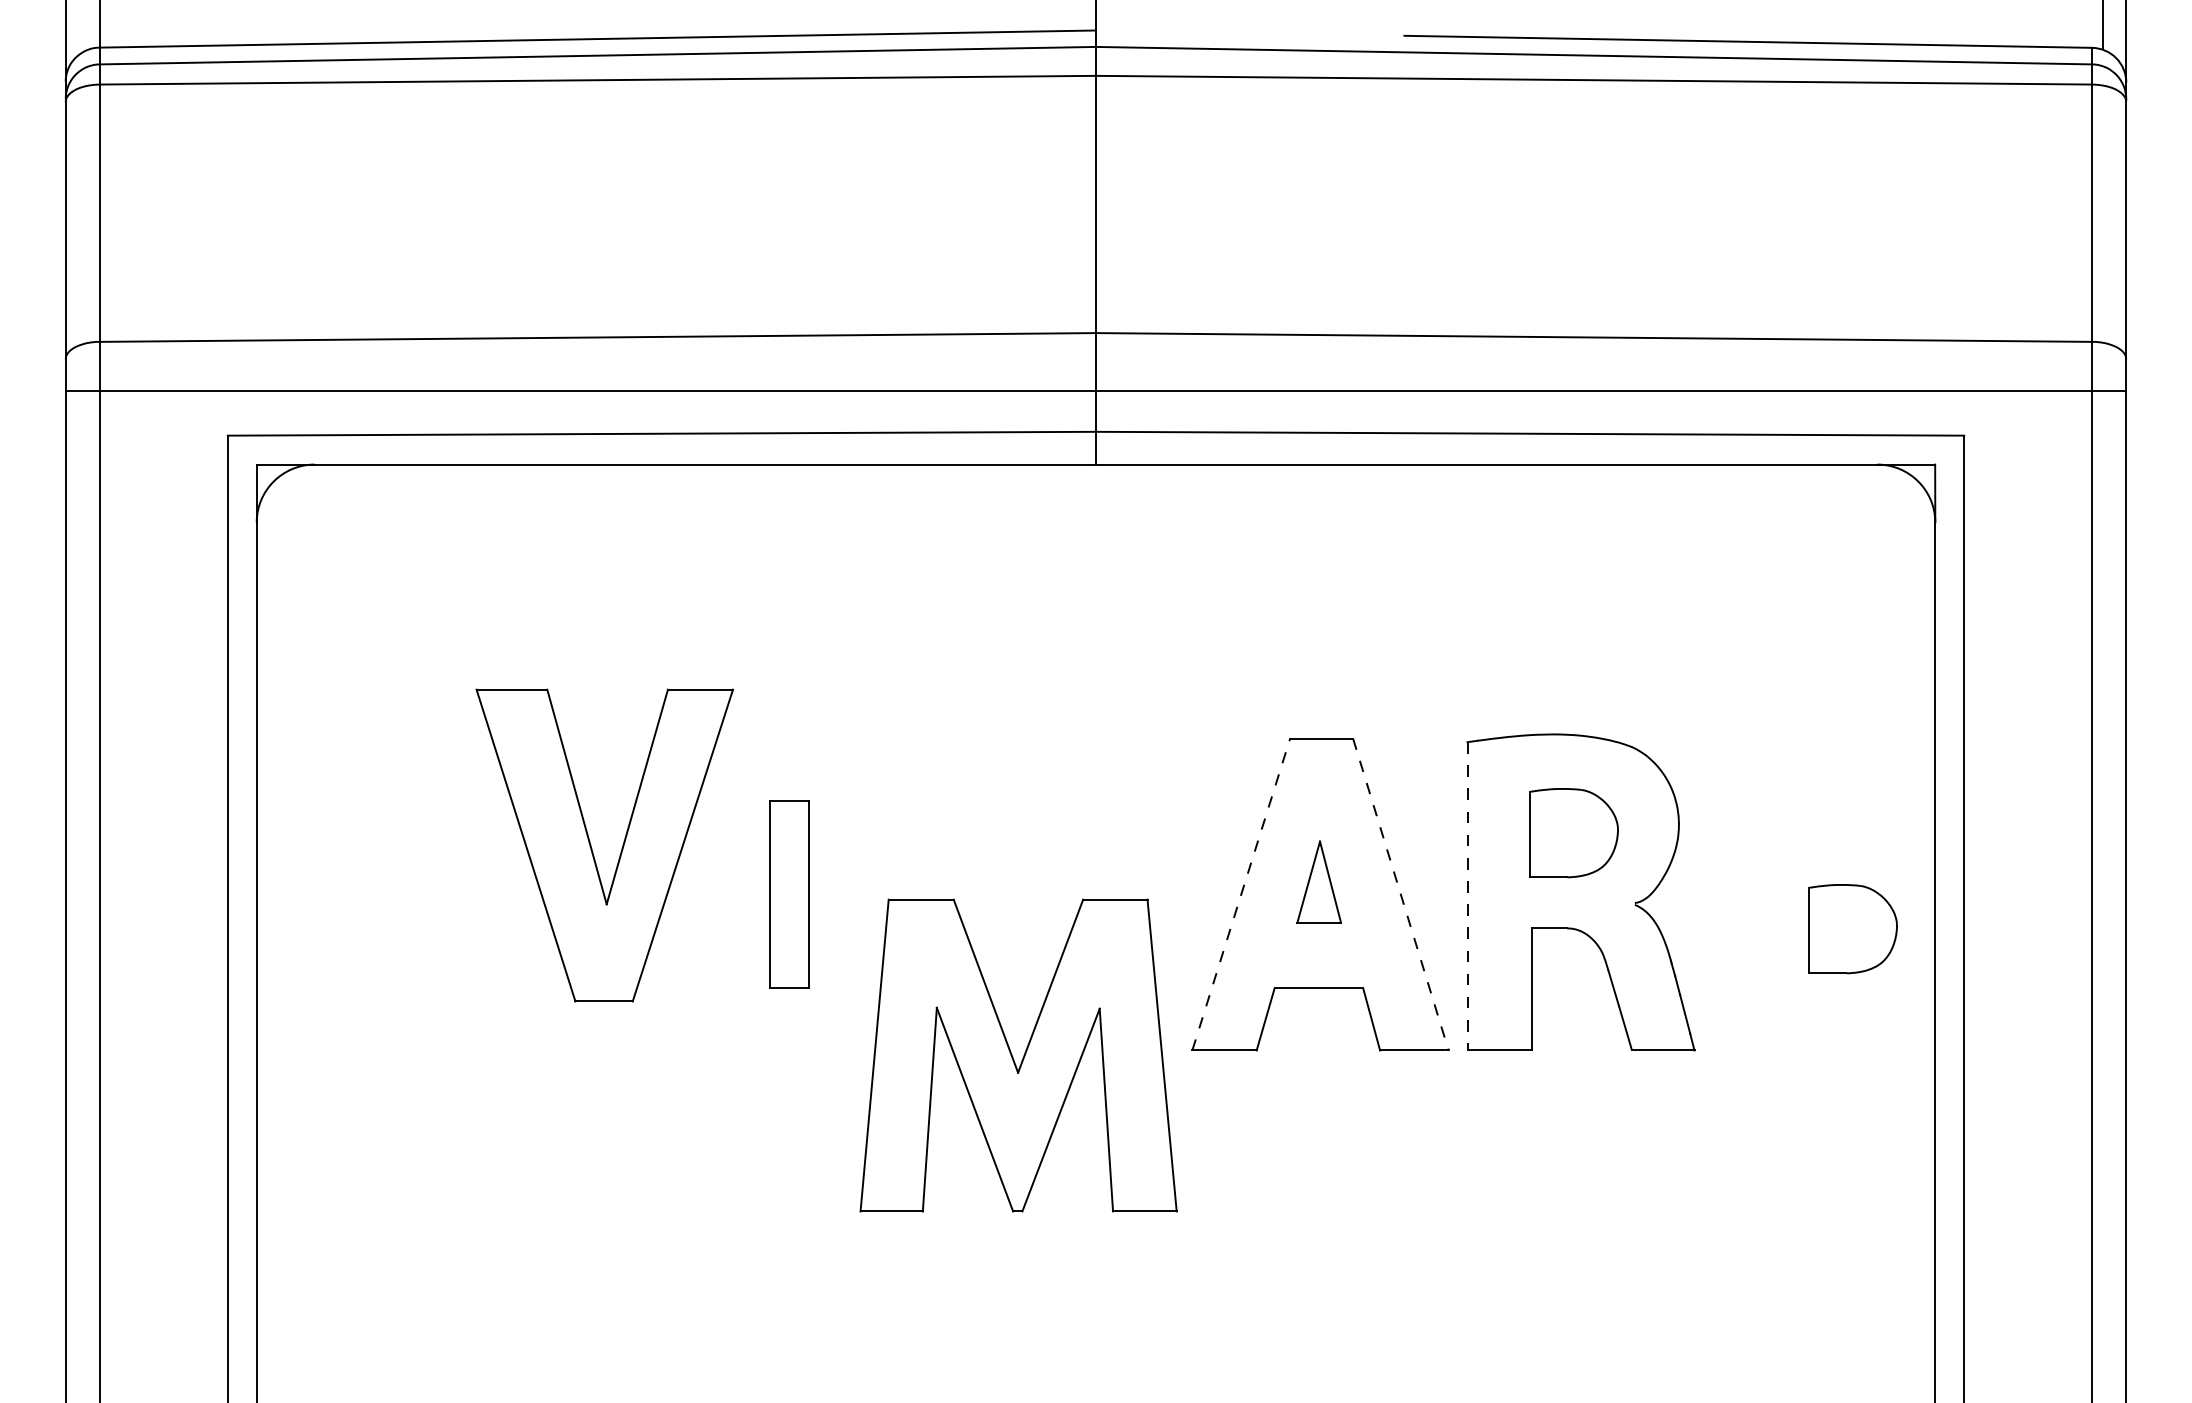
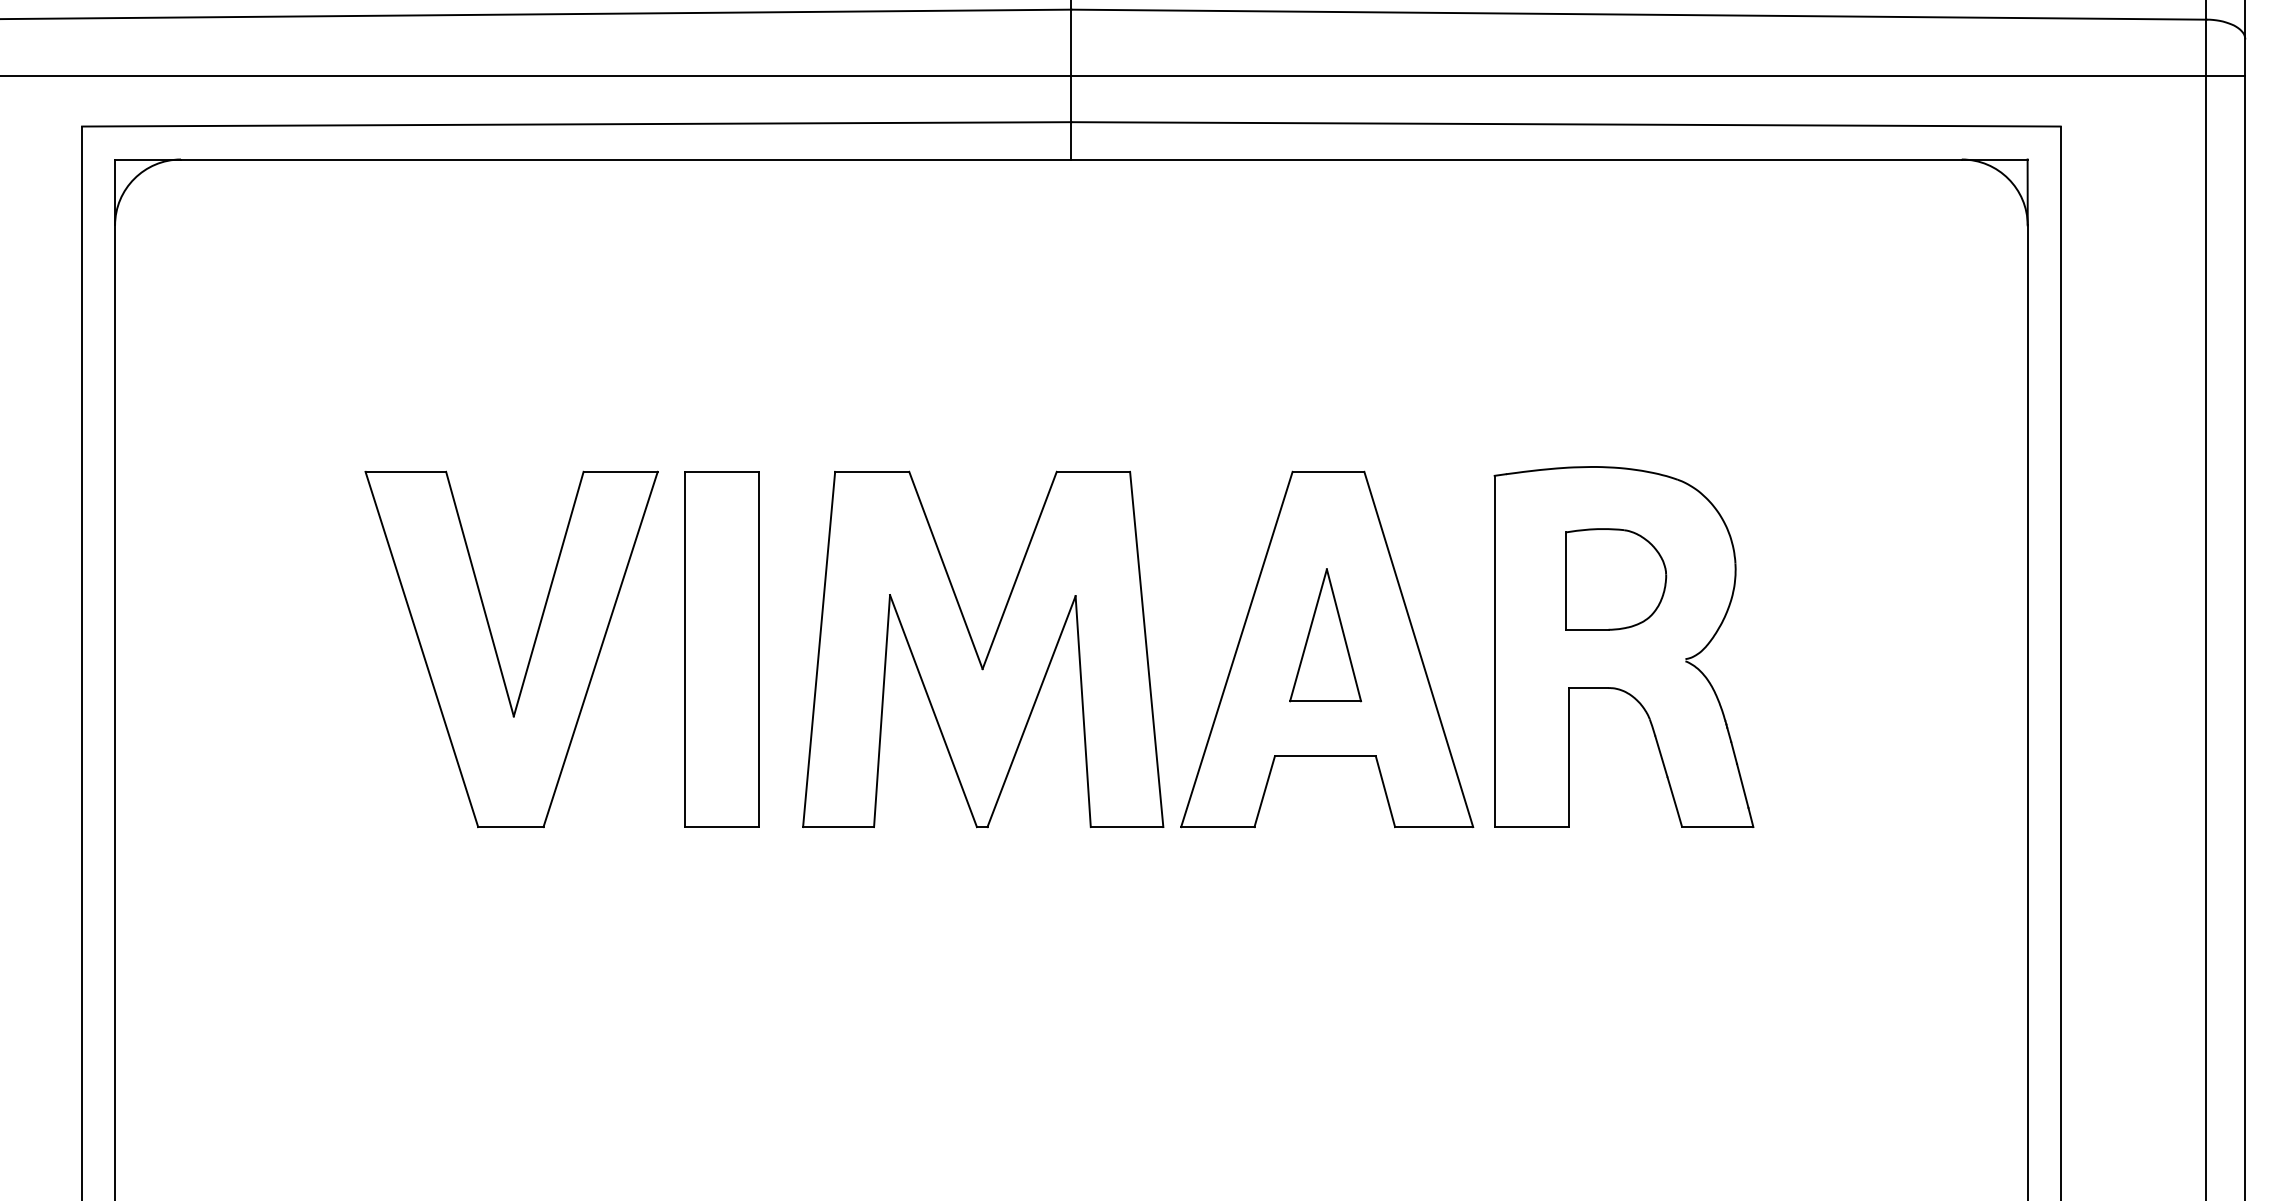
part: (592, 848) -> (497, 652), moved
part: (1319, 881) -> (1326, 634), size x1.43
part: (789, 894) -> (722, 649), size x1.67
line: (1241, 894) -> (1237, 649), dashed -> solid
line: (1401, 895) -> (1419, 650), dashed -> solid
line: (1467, 896) -> (1494, 651), dashed -> solid
part: (1852, 929) -> (1933, 689), removed
part: (1018, 1055) -> (983, 649), moved

